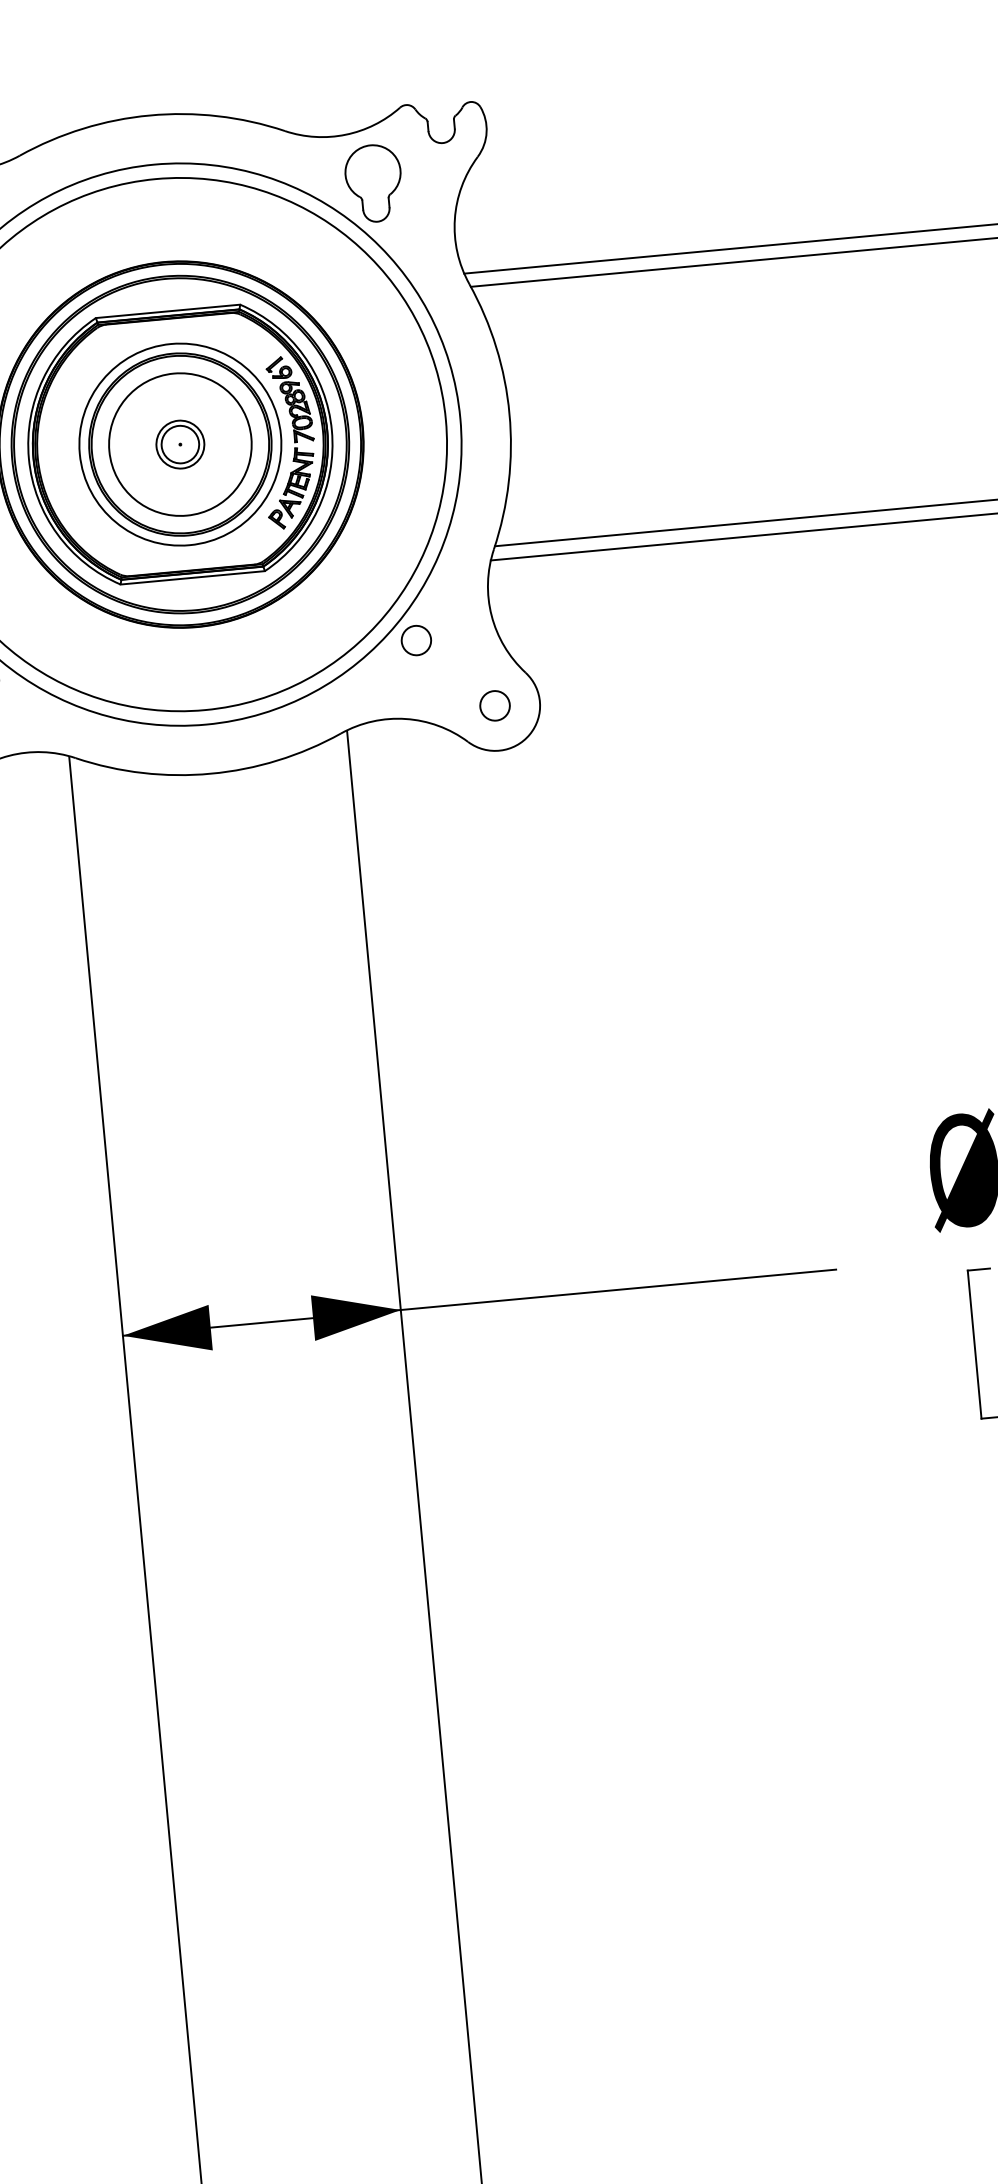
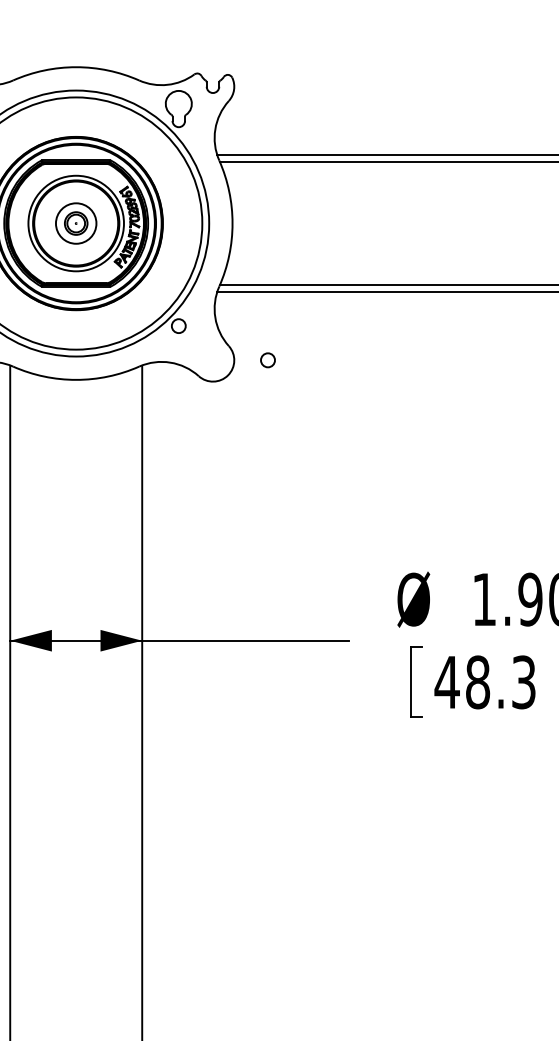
circle: (178, 444) -> (75, 223), size x0.6
circle: (494, 706) -> (267, 360), moved

